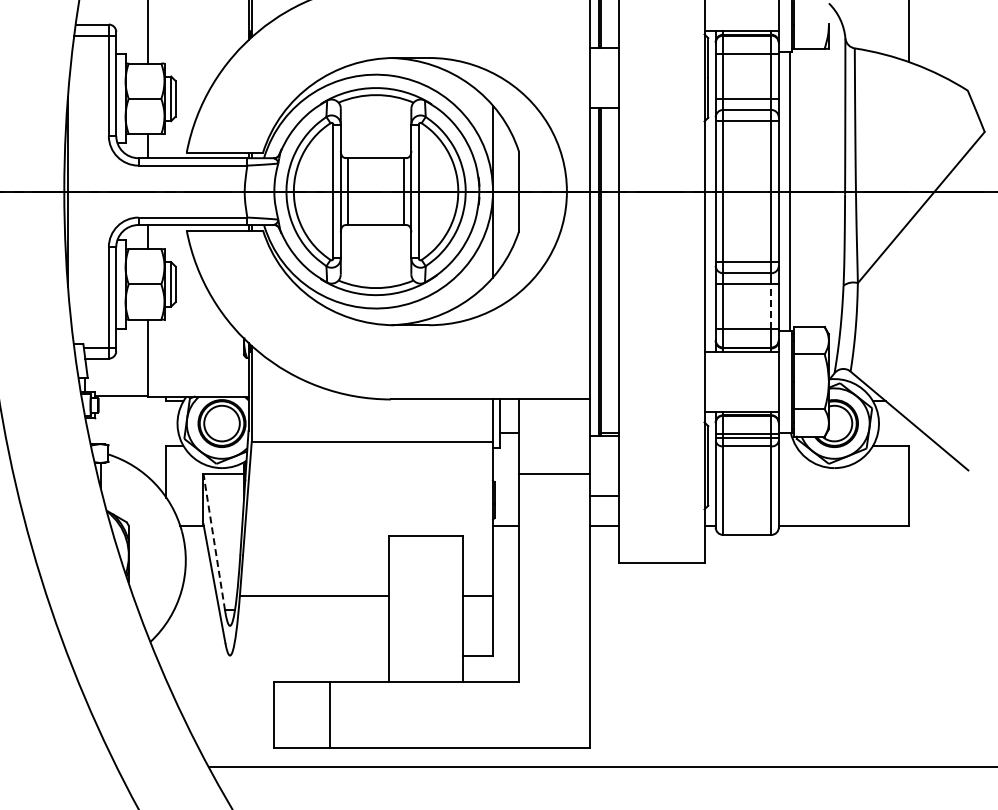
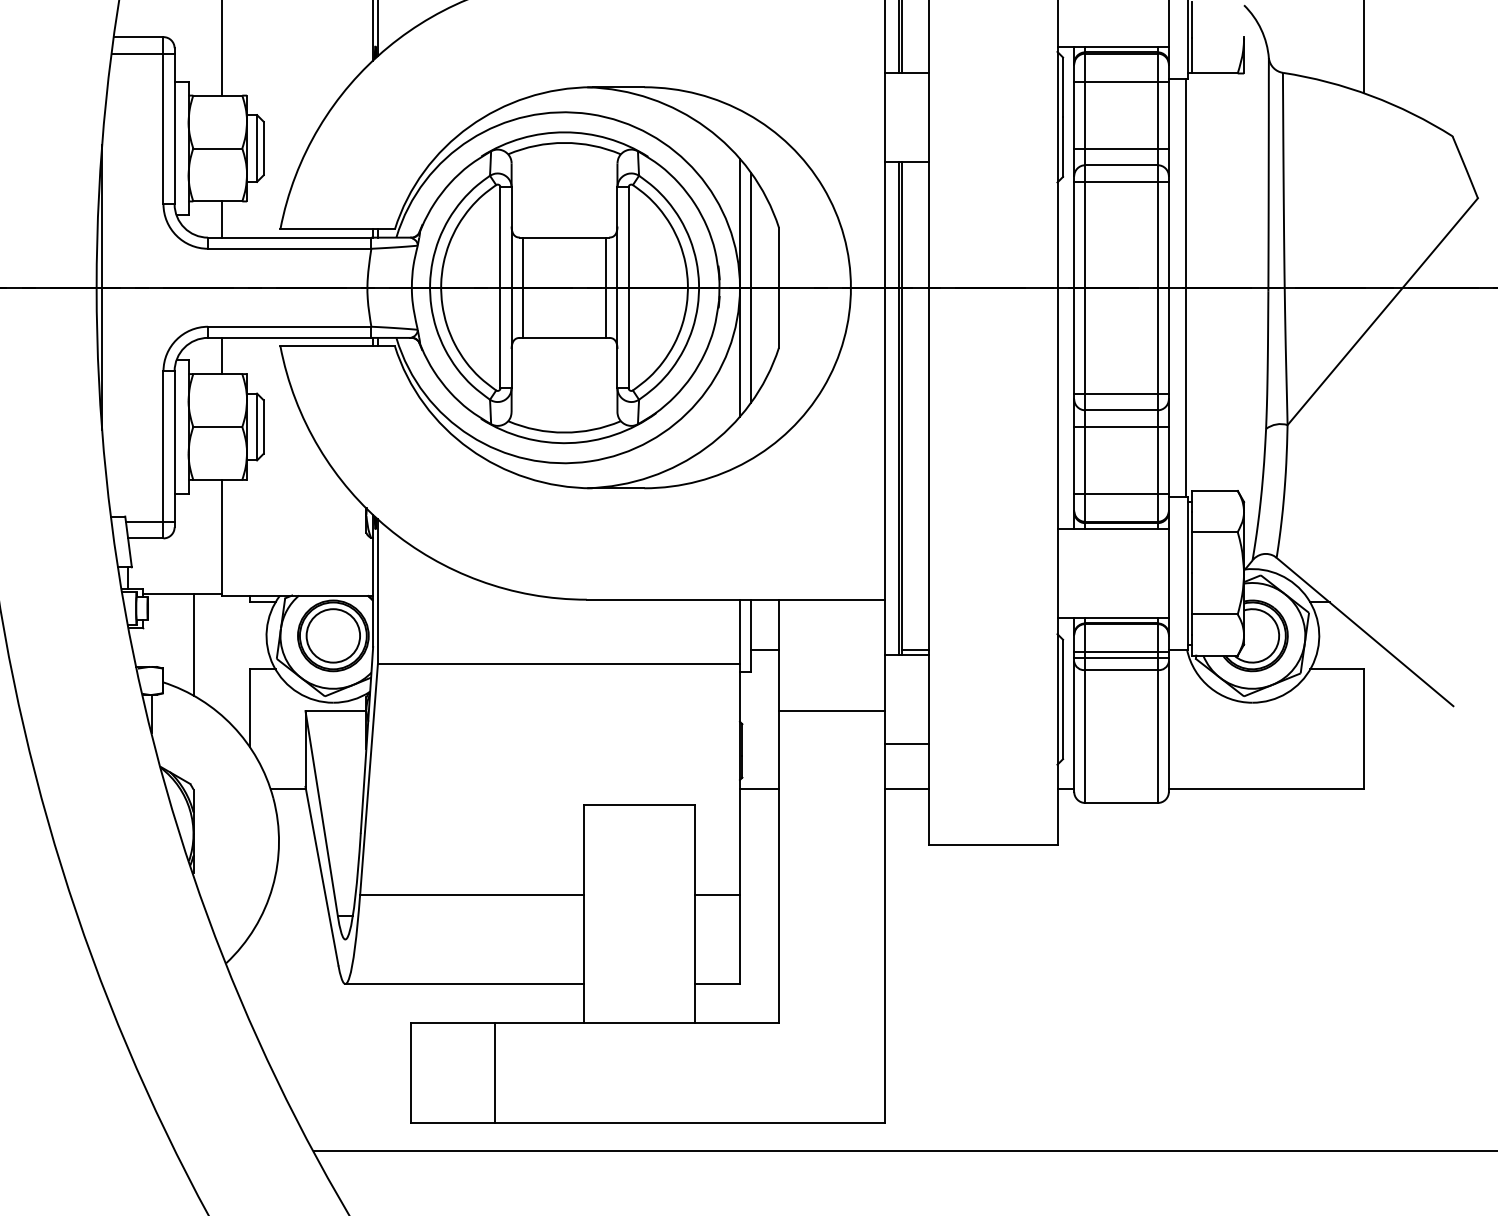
line: (500, 191) -> (751, 287), added
line: (771, 306) -> (1157, 460), dashed -> solid
line: (129, 429) -> (194, 644), added
line: (214, 541) -> (322, 812), dashed -> solid
line: (309, 655) -> (464, 983), added

